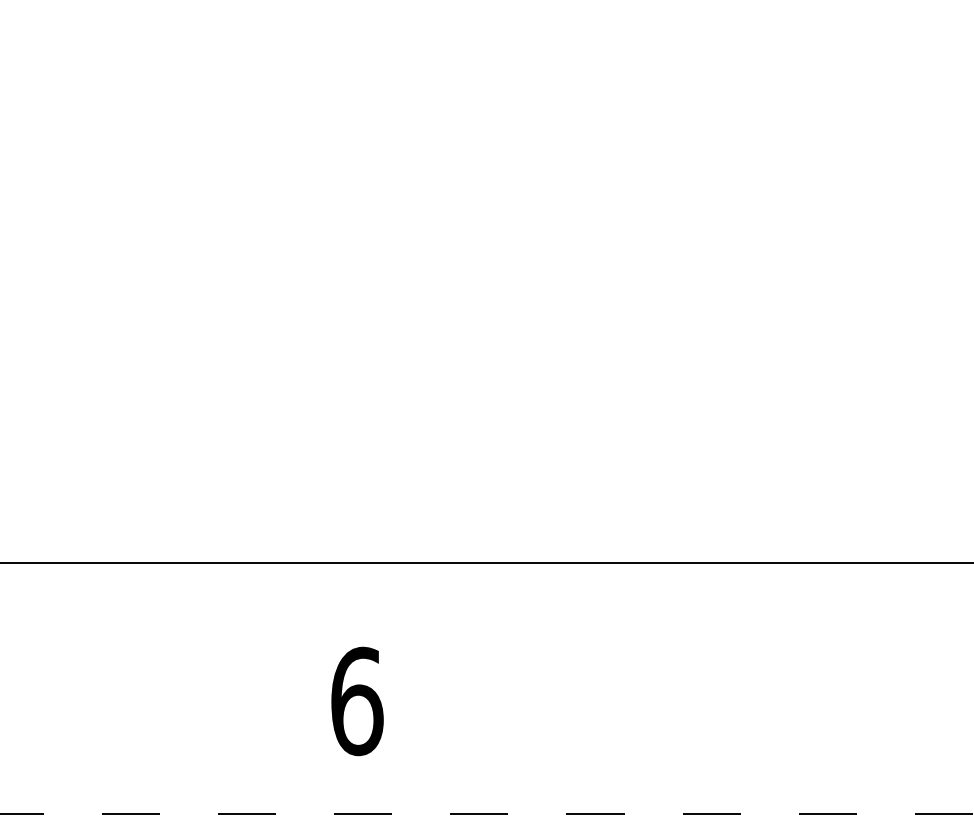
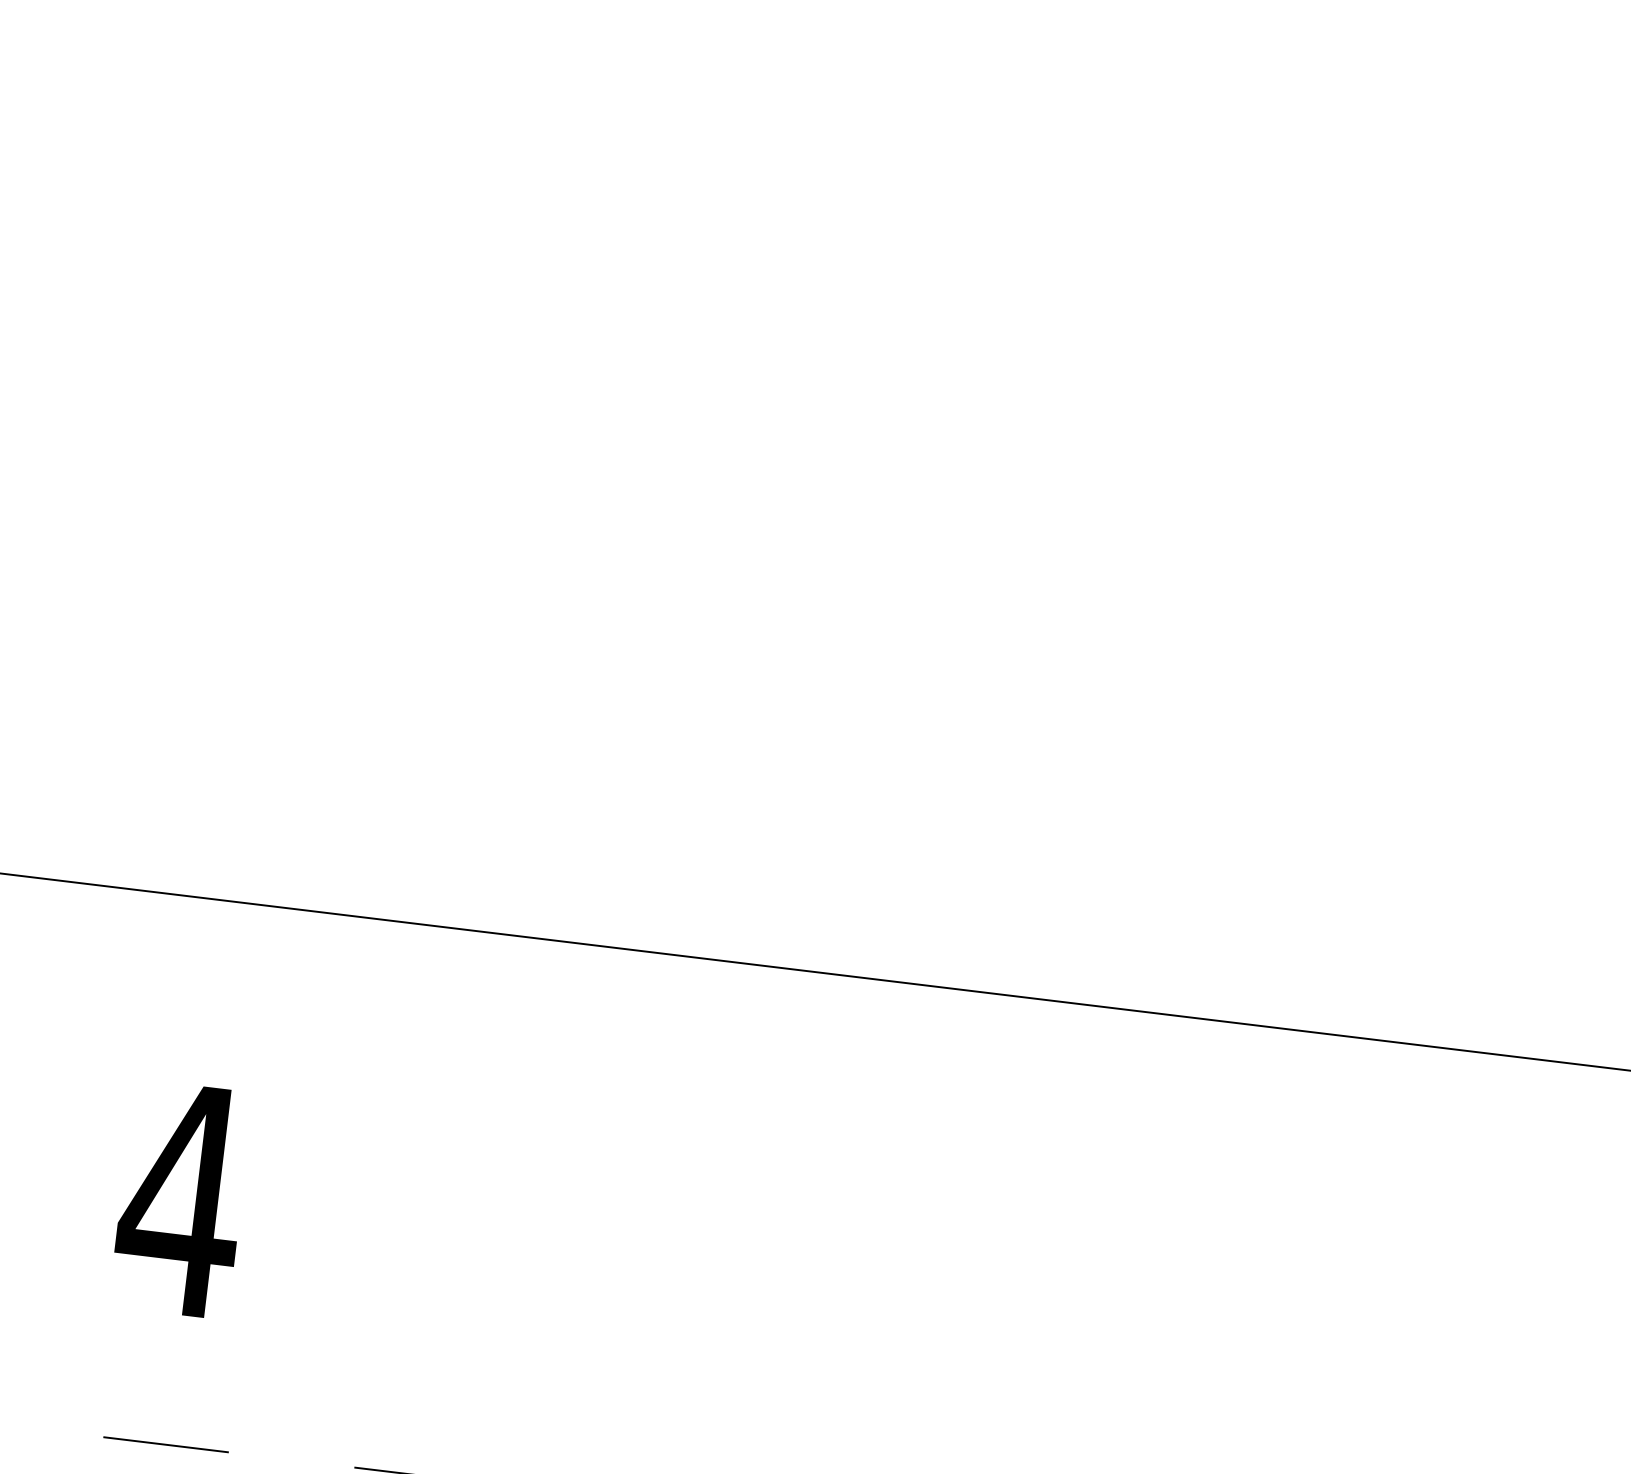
text: (356, 701) -> (180, 1199), 6 -> 4

